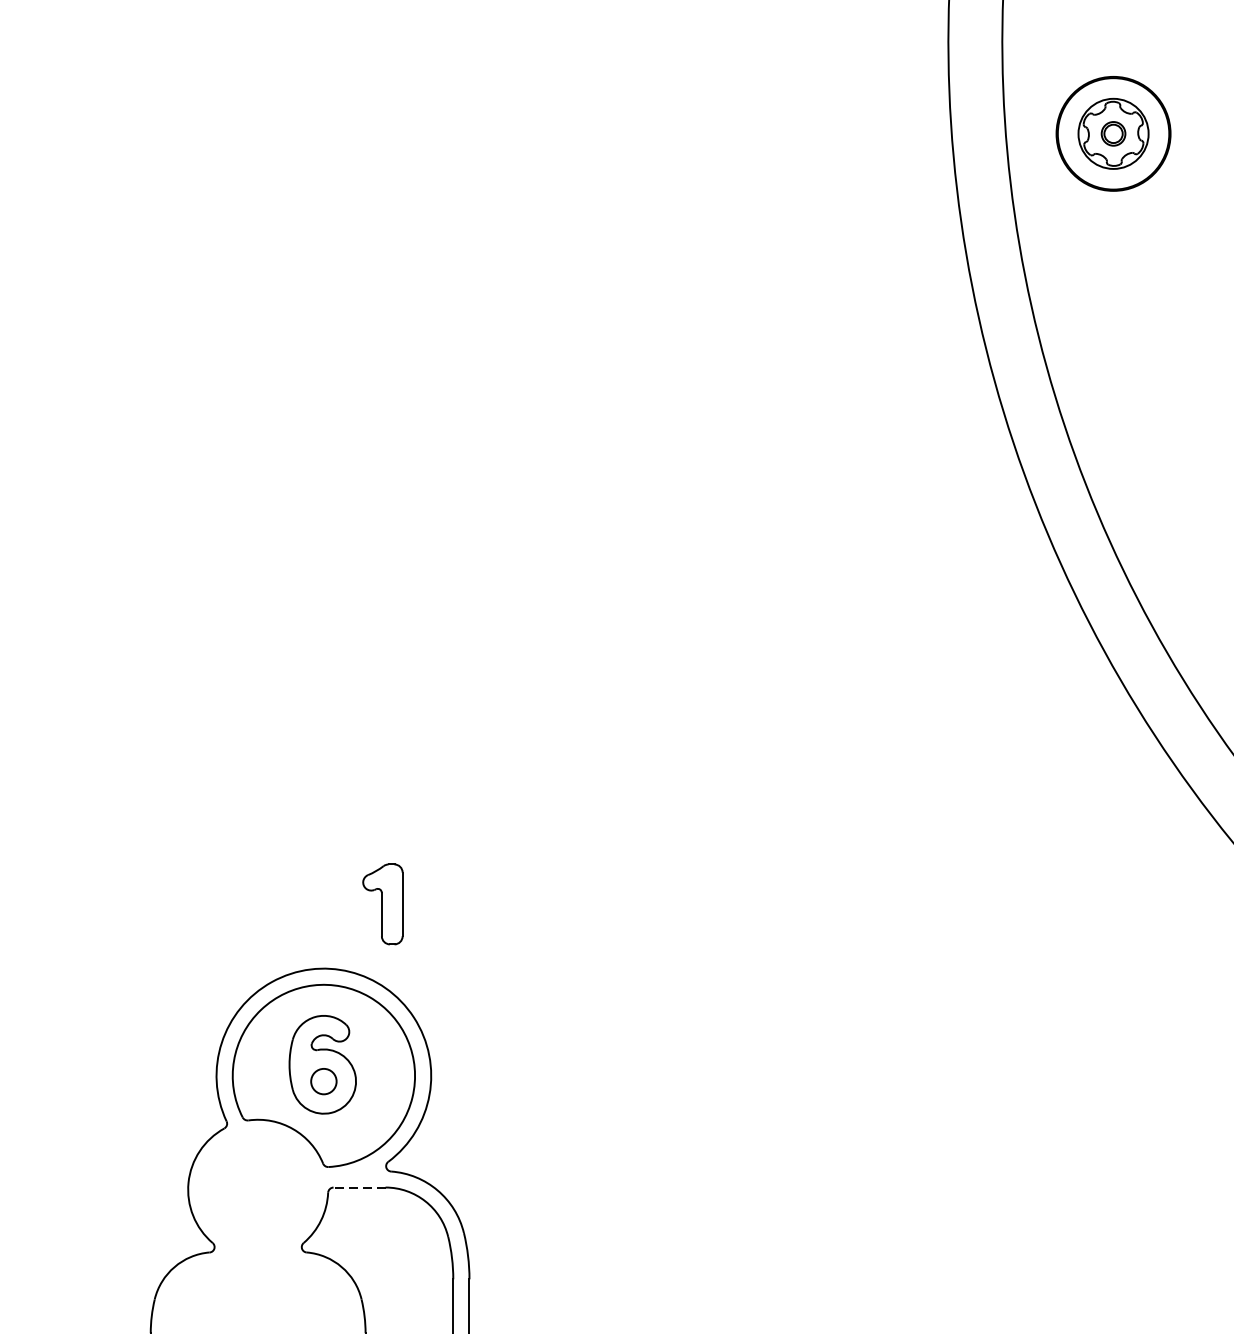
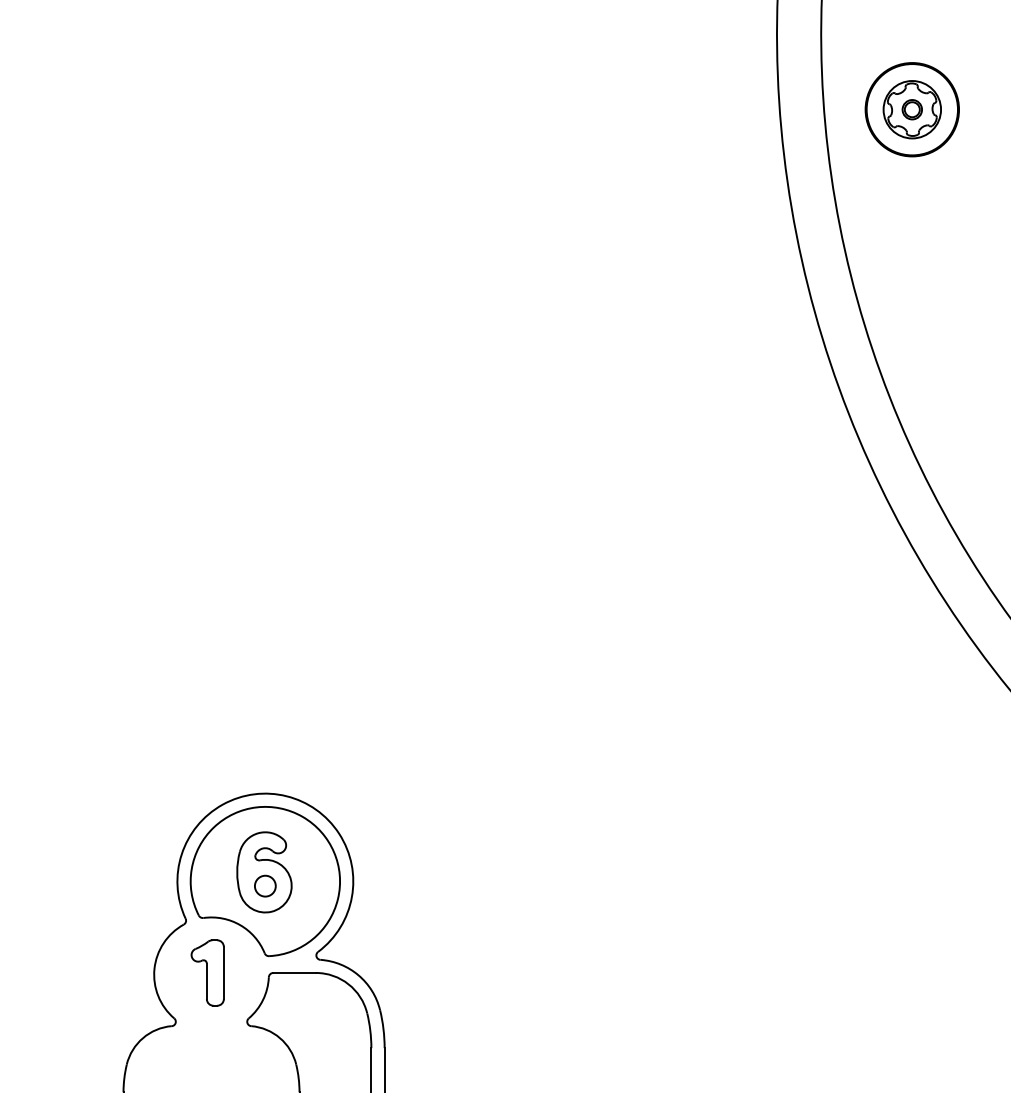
part: (382, 903) -> (207, 972), moved
line: (359, 1188) -> (294, 973), dashed -> solid

